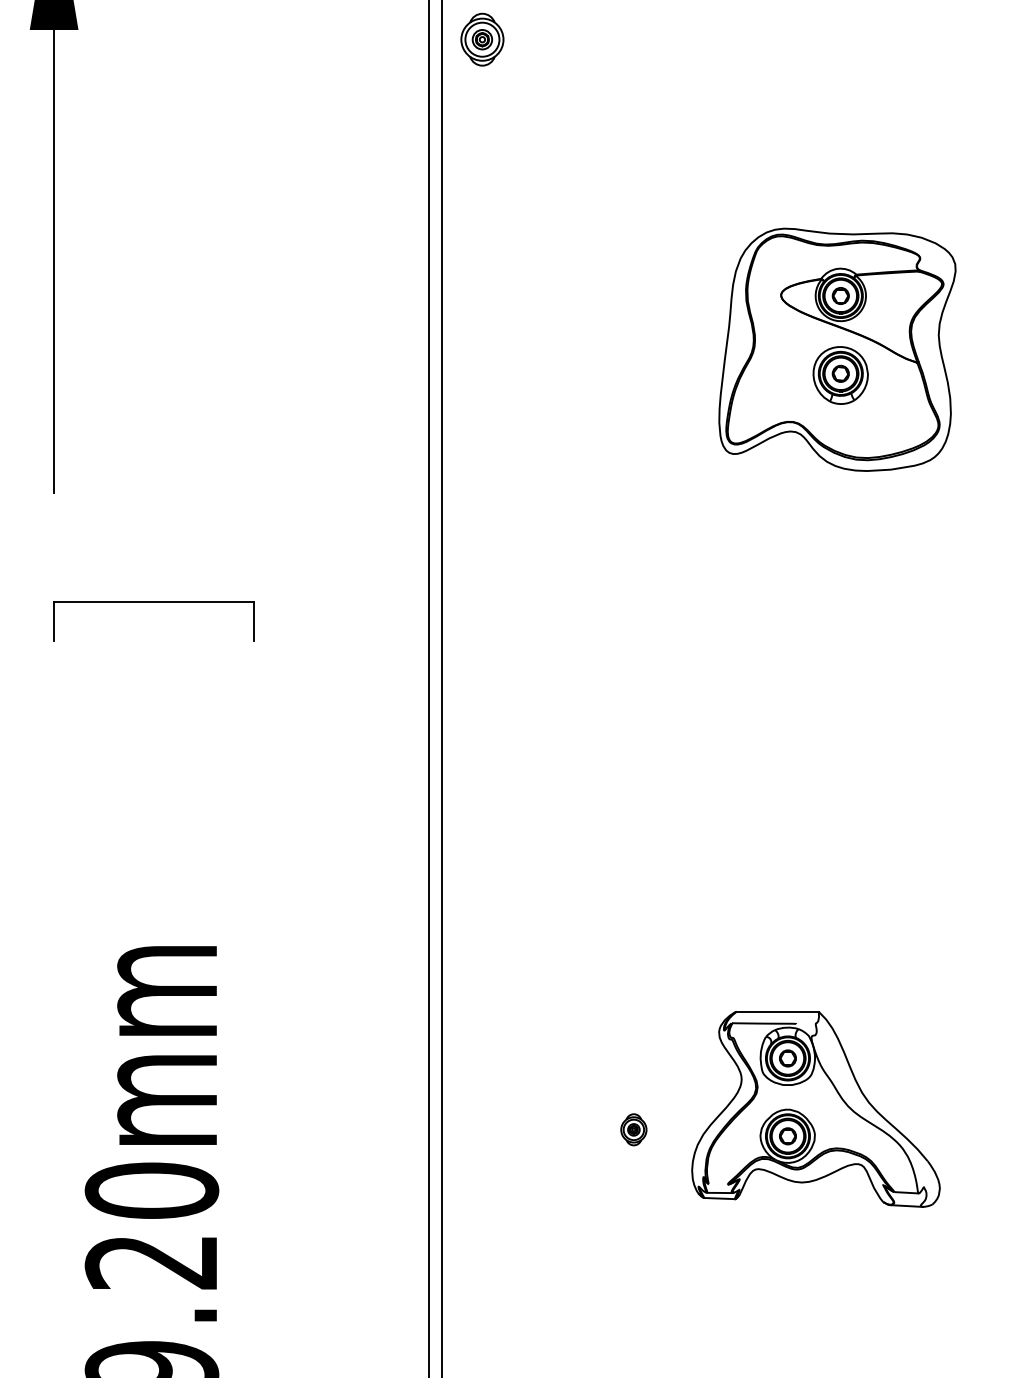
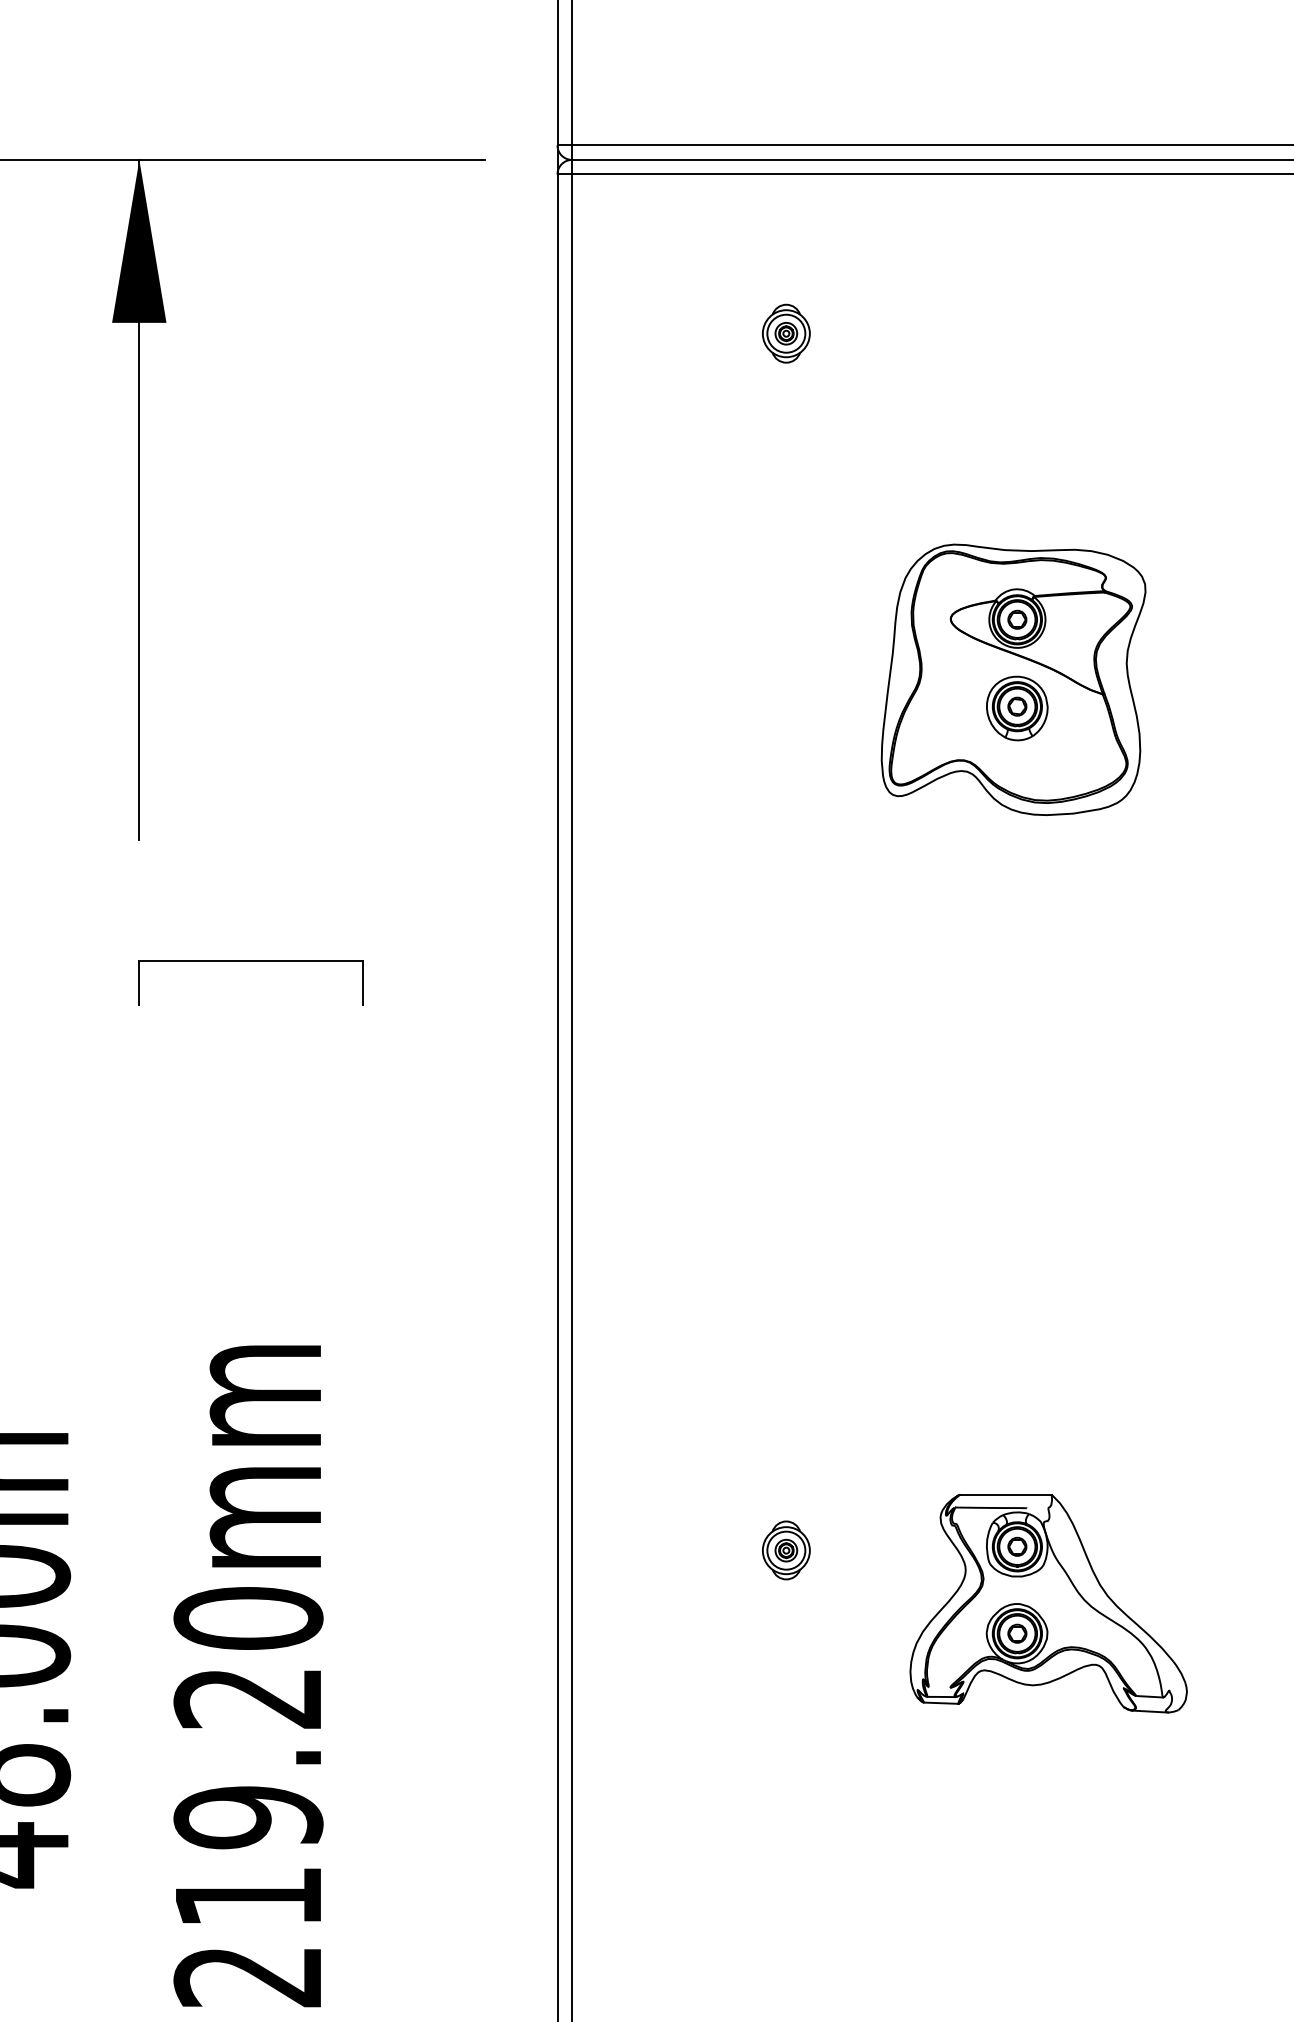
part: (482, 39) -> (786, 333), moved
part: (815, 1109) -> (1048, 1603), moved
part: (633, 1129) -> (786, 1550), size x1.67

